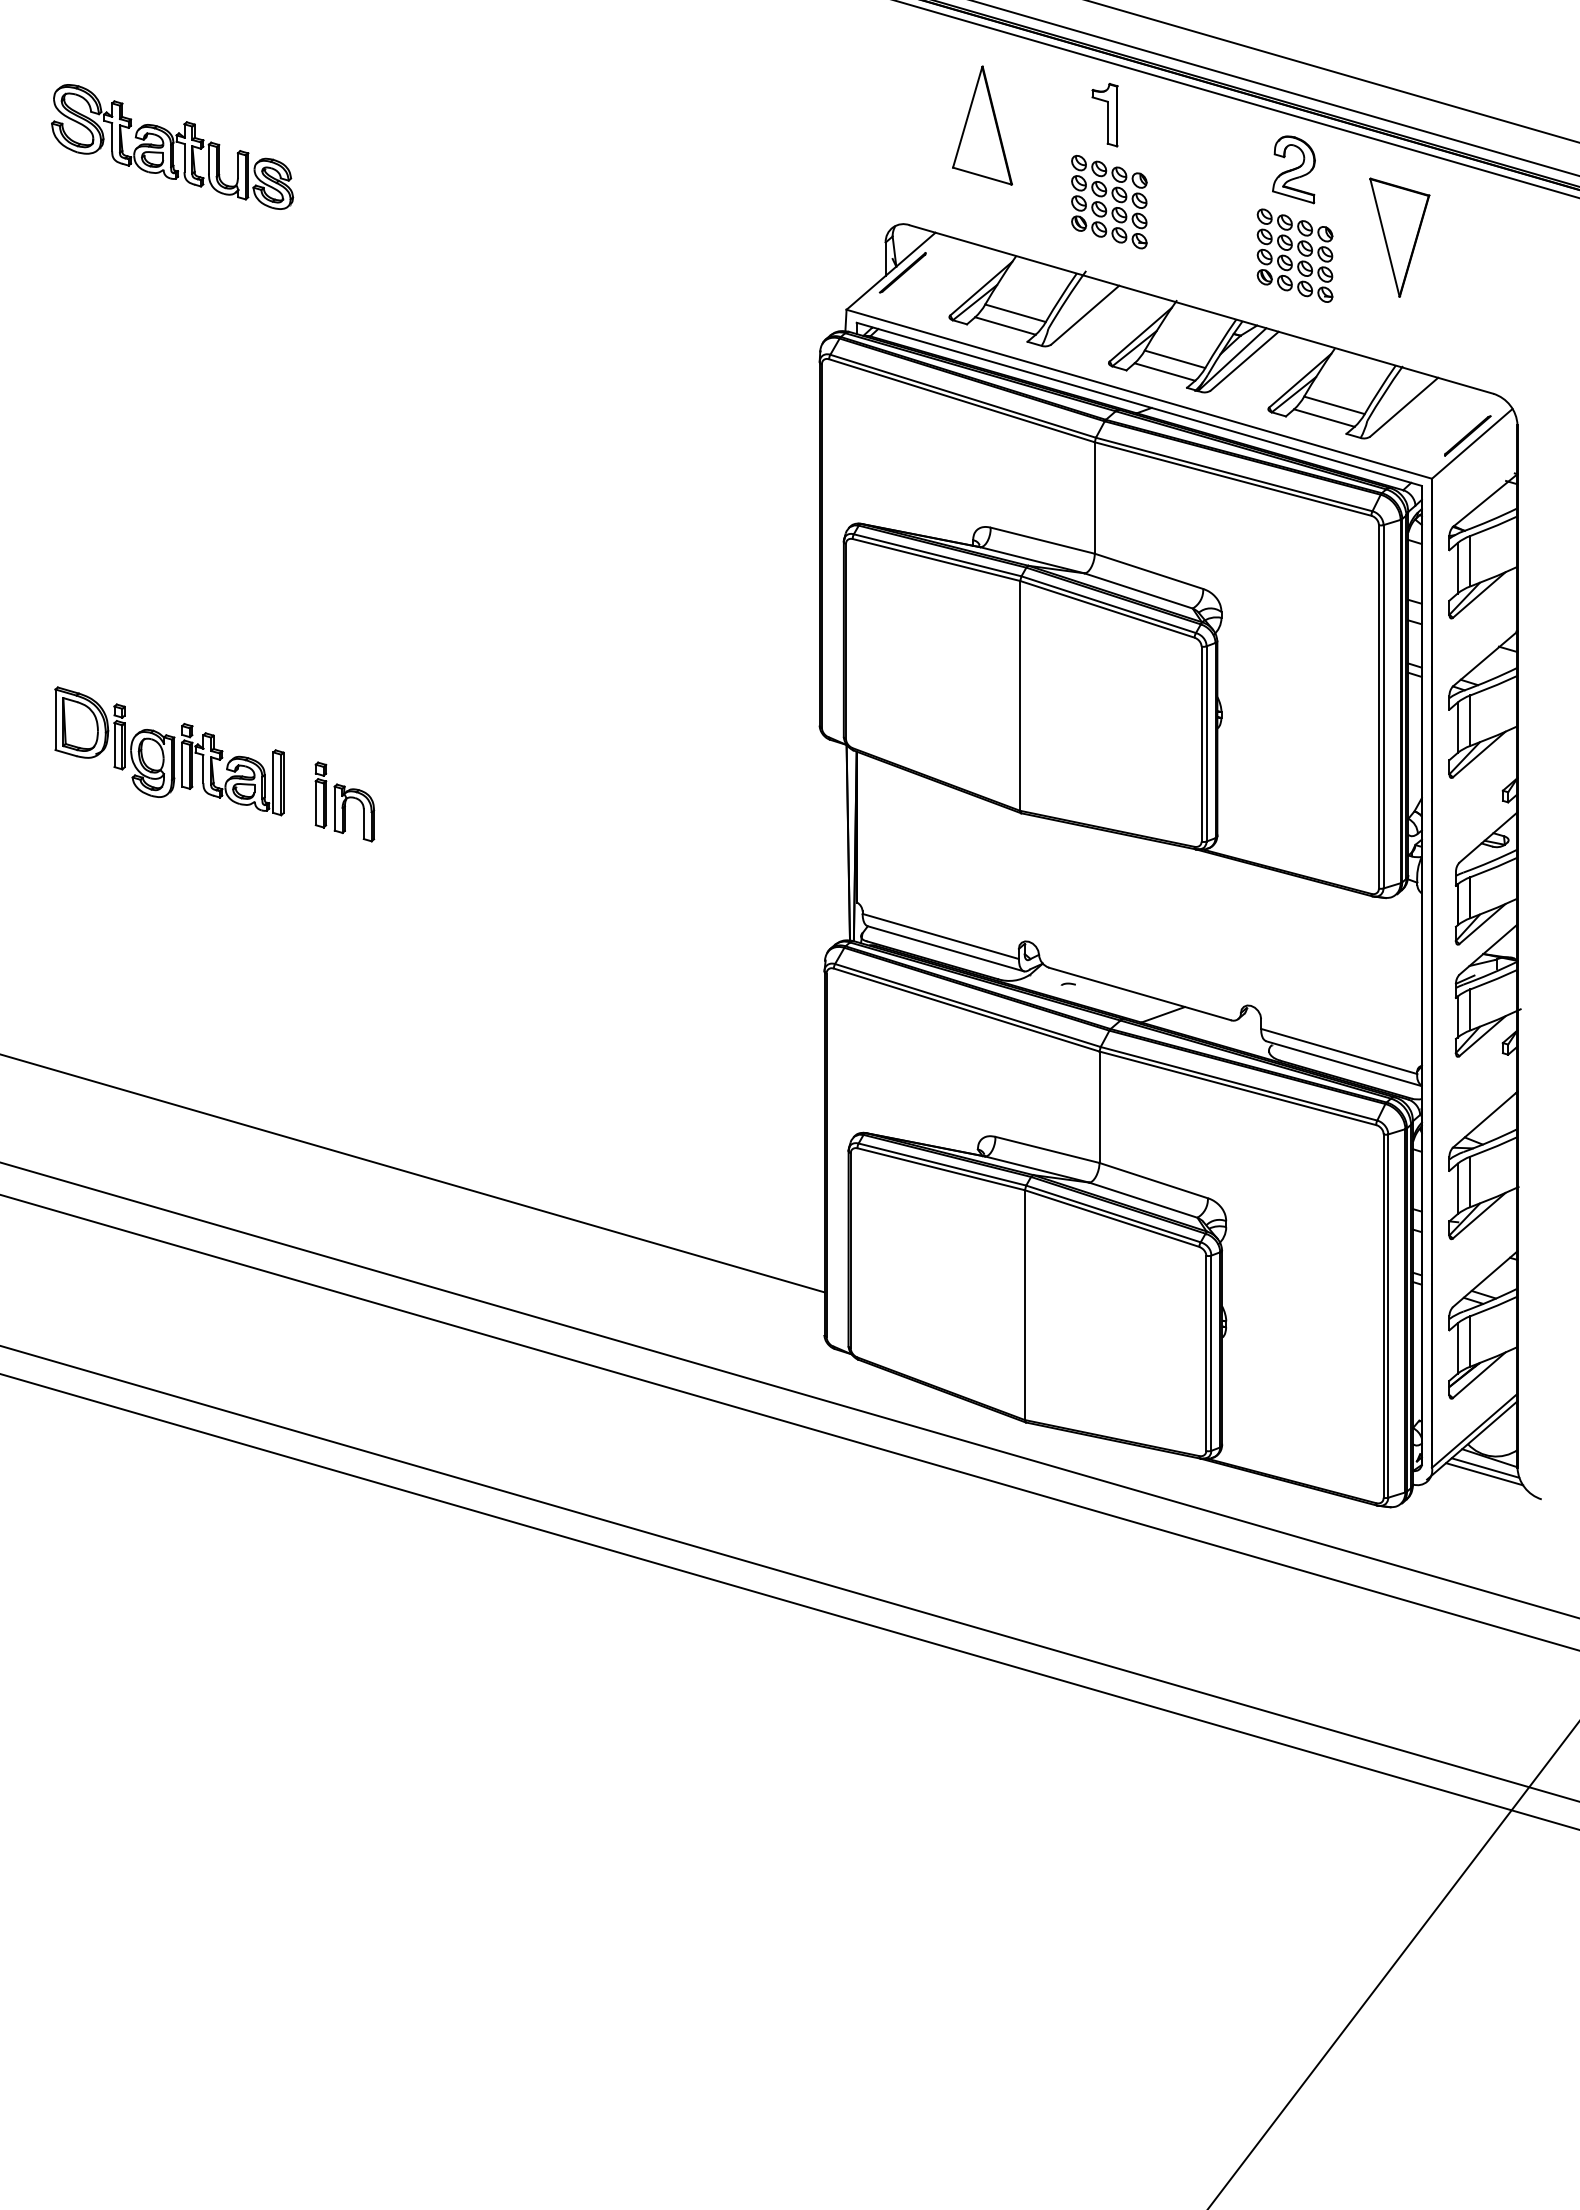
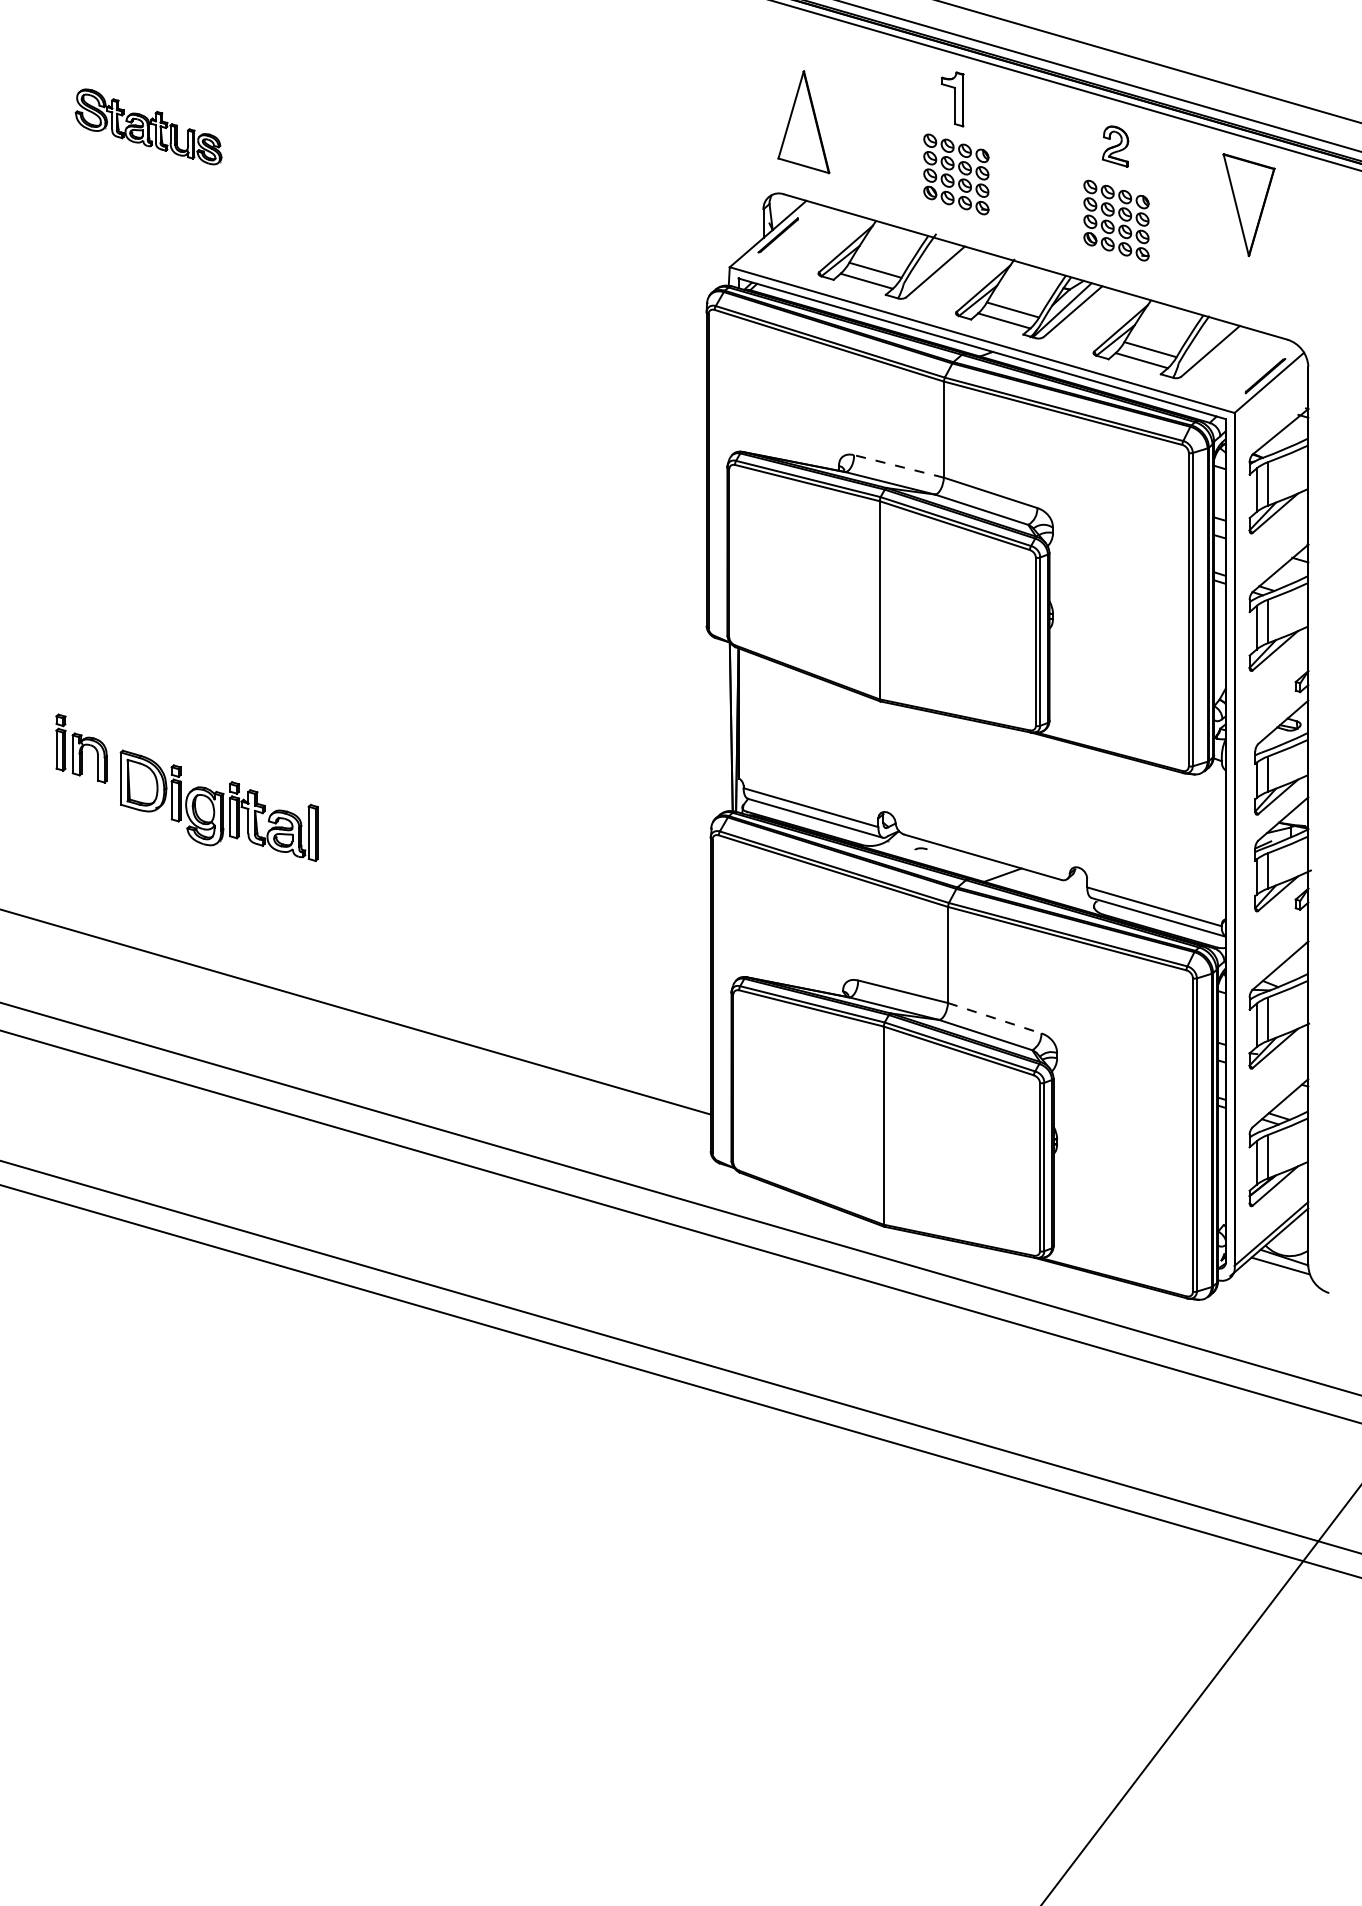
part: (982, 125) -> (803, 122), moved
part: (172, 146) -> (148, 126), size x0.7
part: (1293, 169) -> (1115, 146), size x0.7
part: (1399, 237) -> (1248, 204), moved
line: (1042, 540) -> (898, 466), solid -> dashed
part: (169, 751) -> (219, 805), moved
part: (344, 801) -> (81, 748), moved
line: (1153, 1180) -> (994, 1018), solid -> dashed
line: (1484, 1474) -> (1279, 1271), removed

